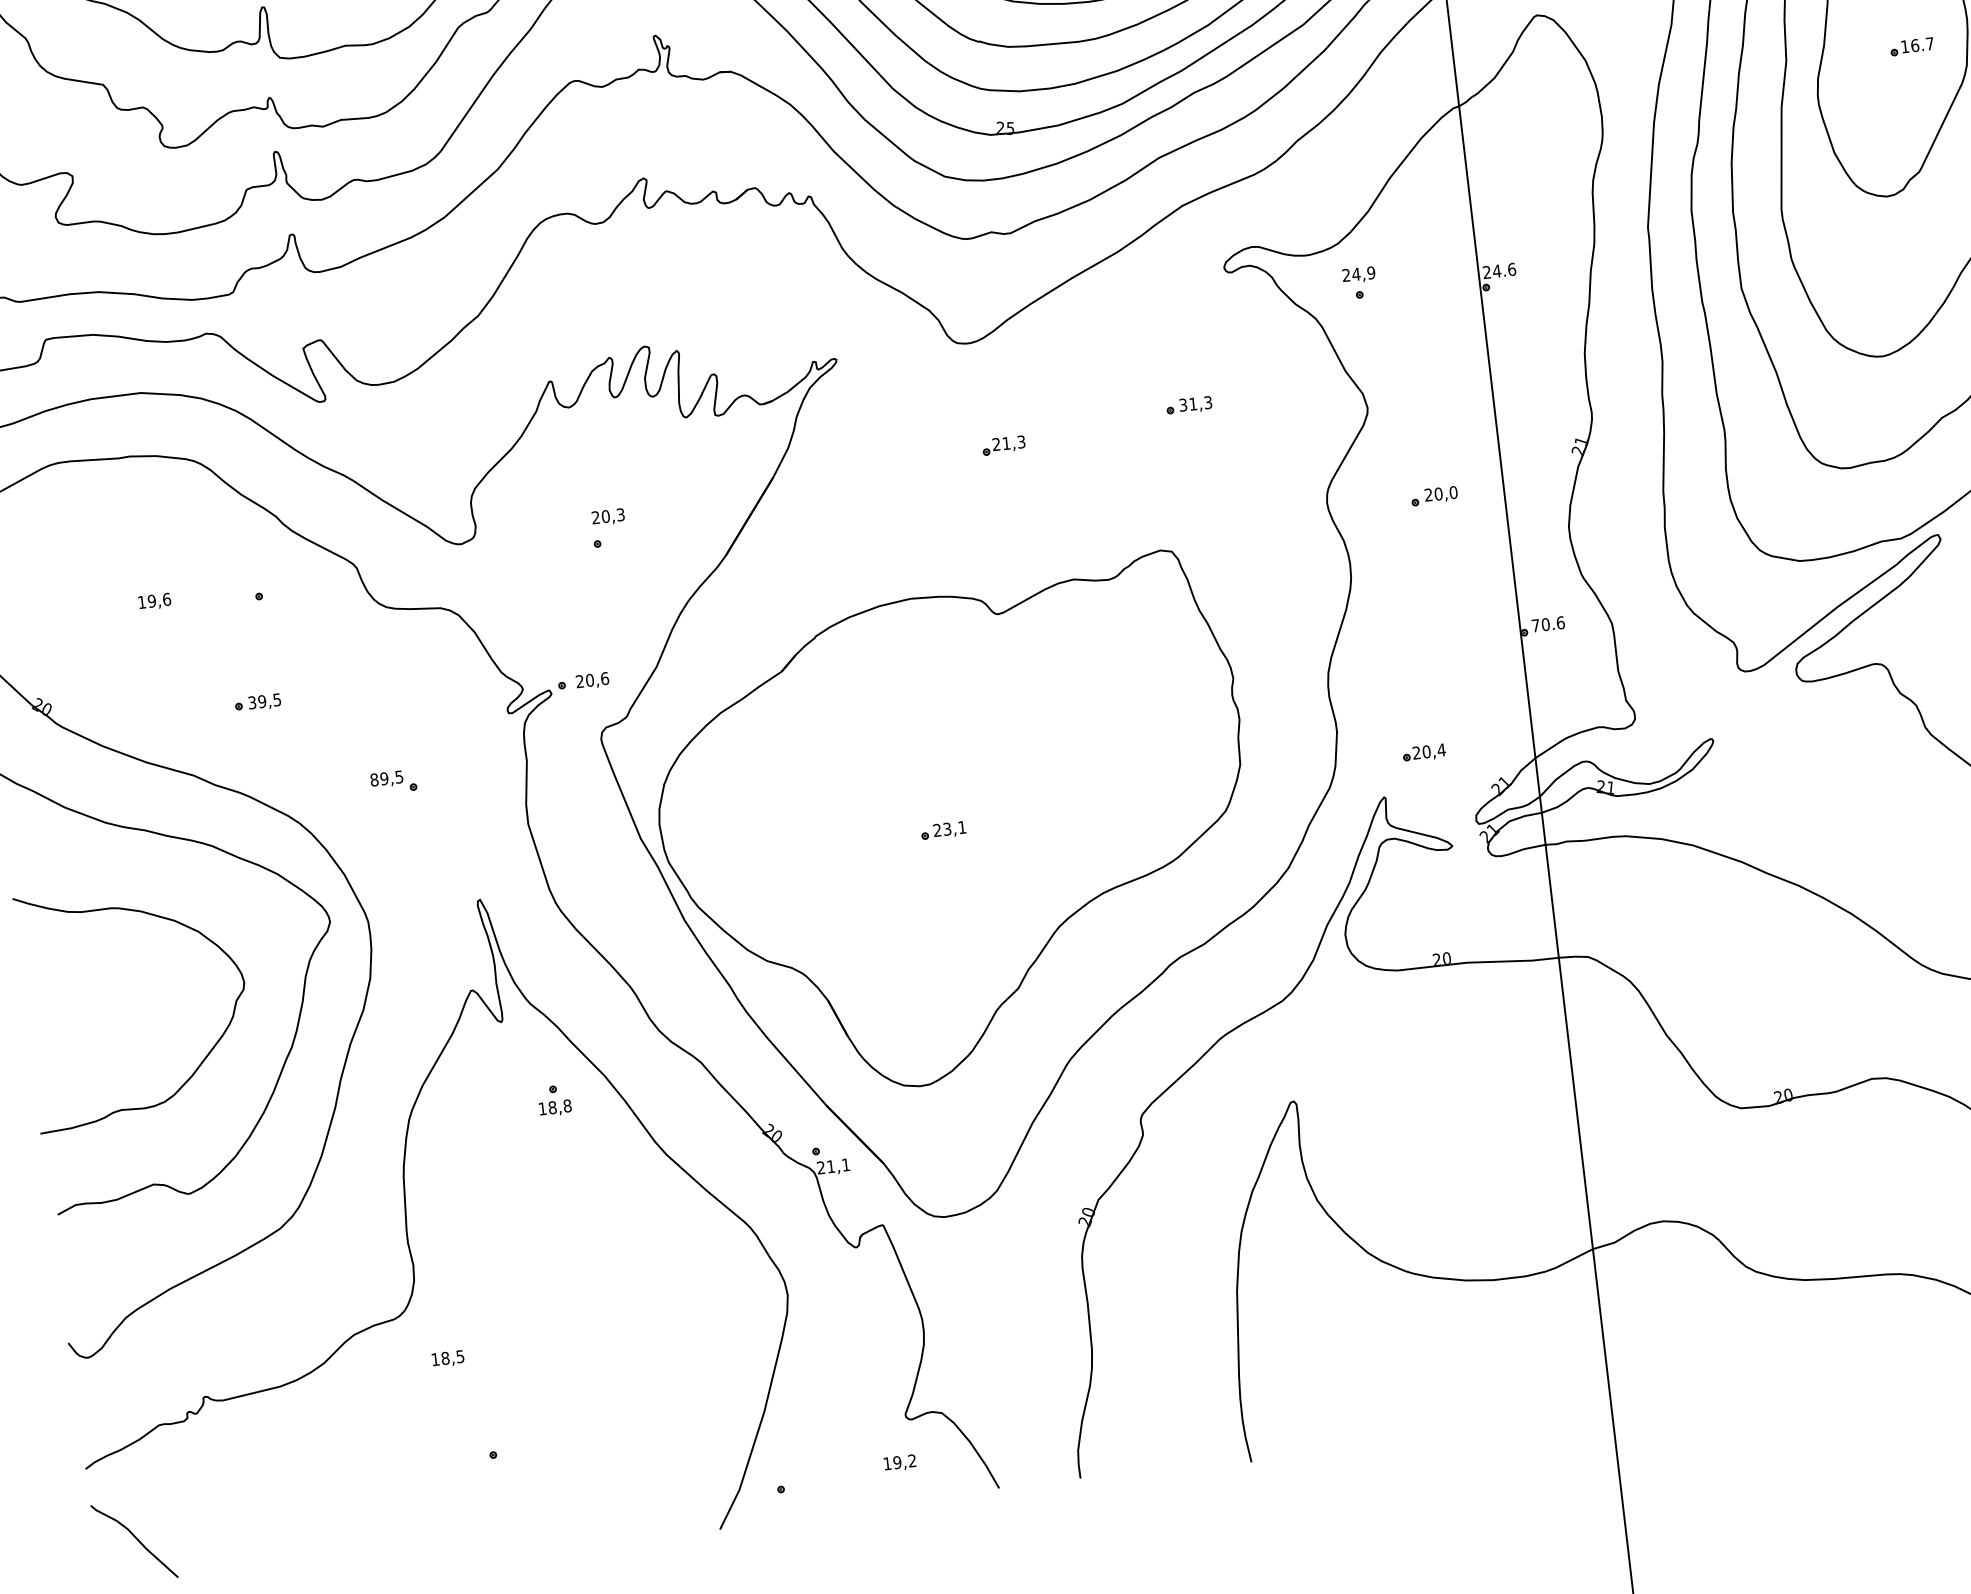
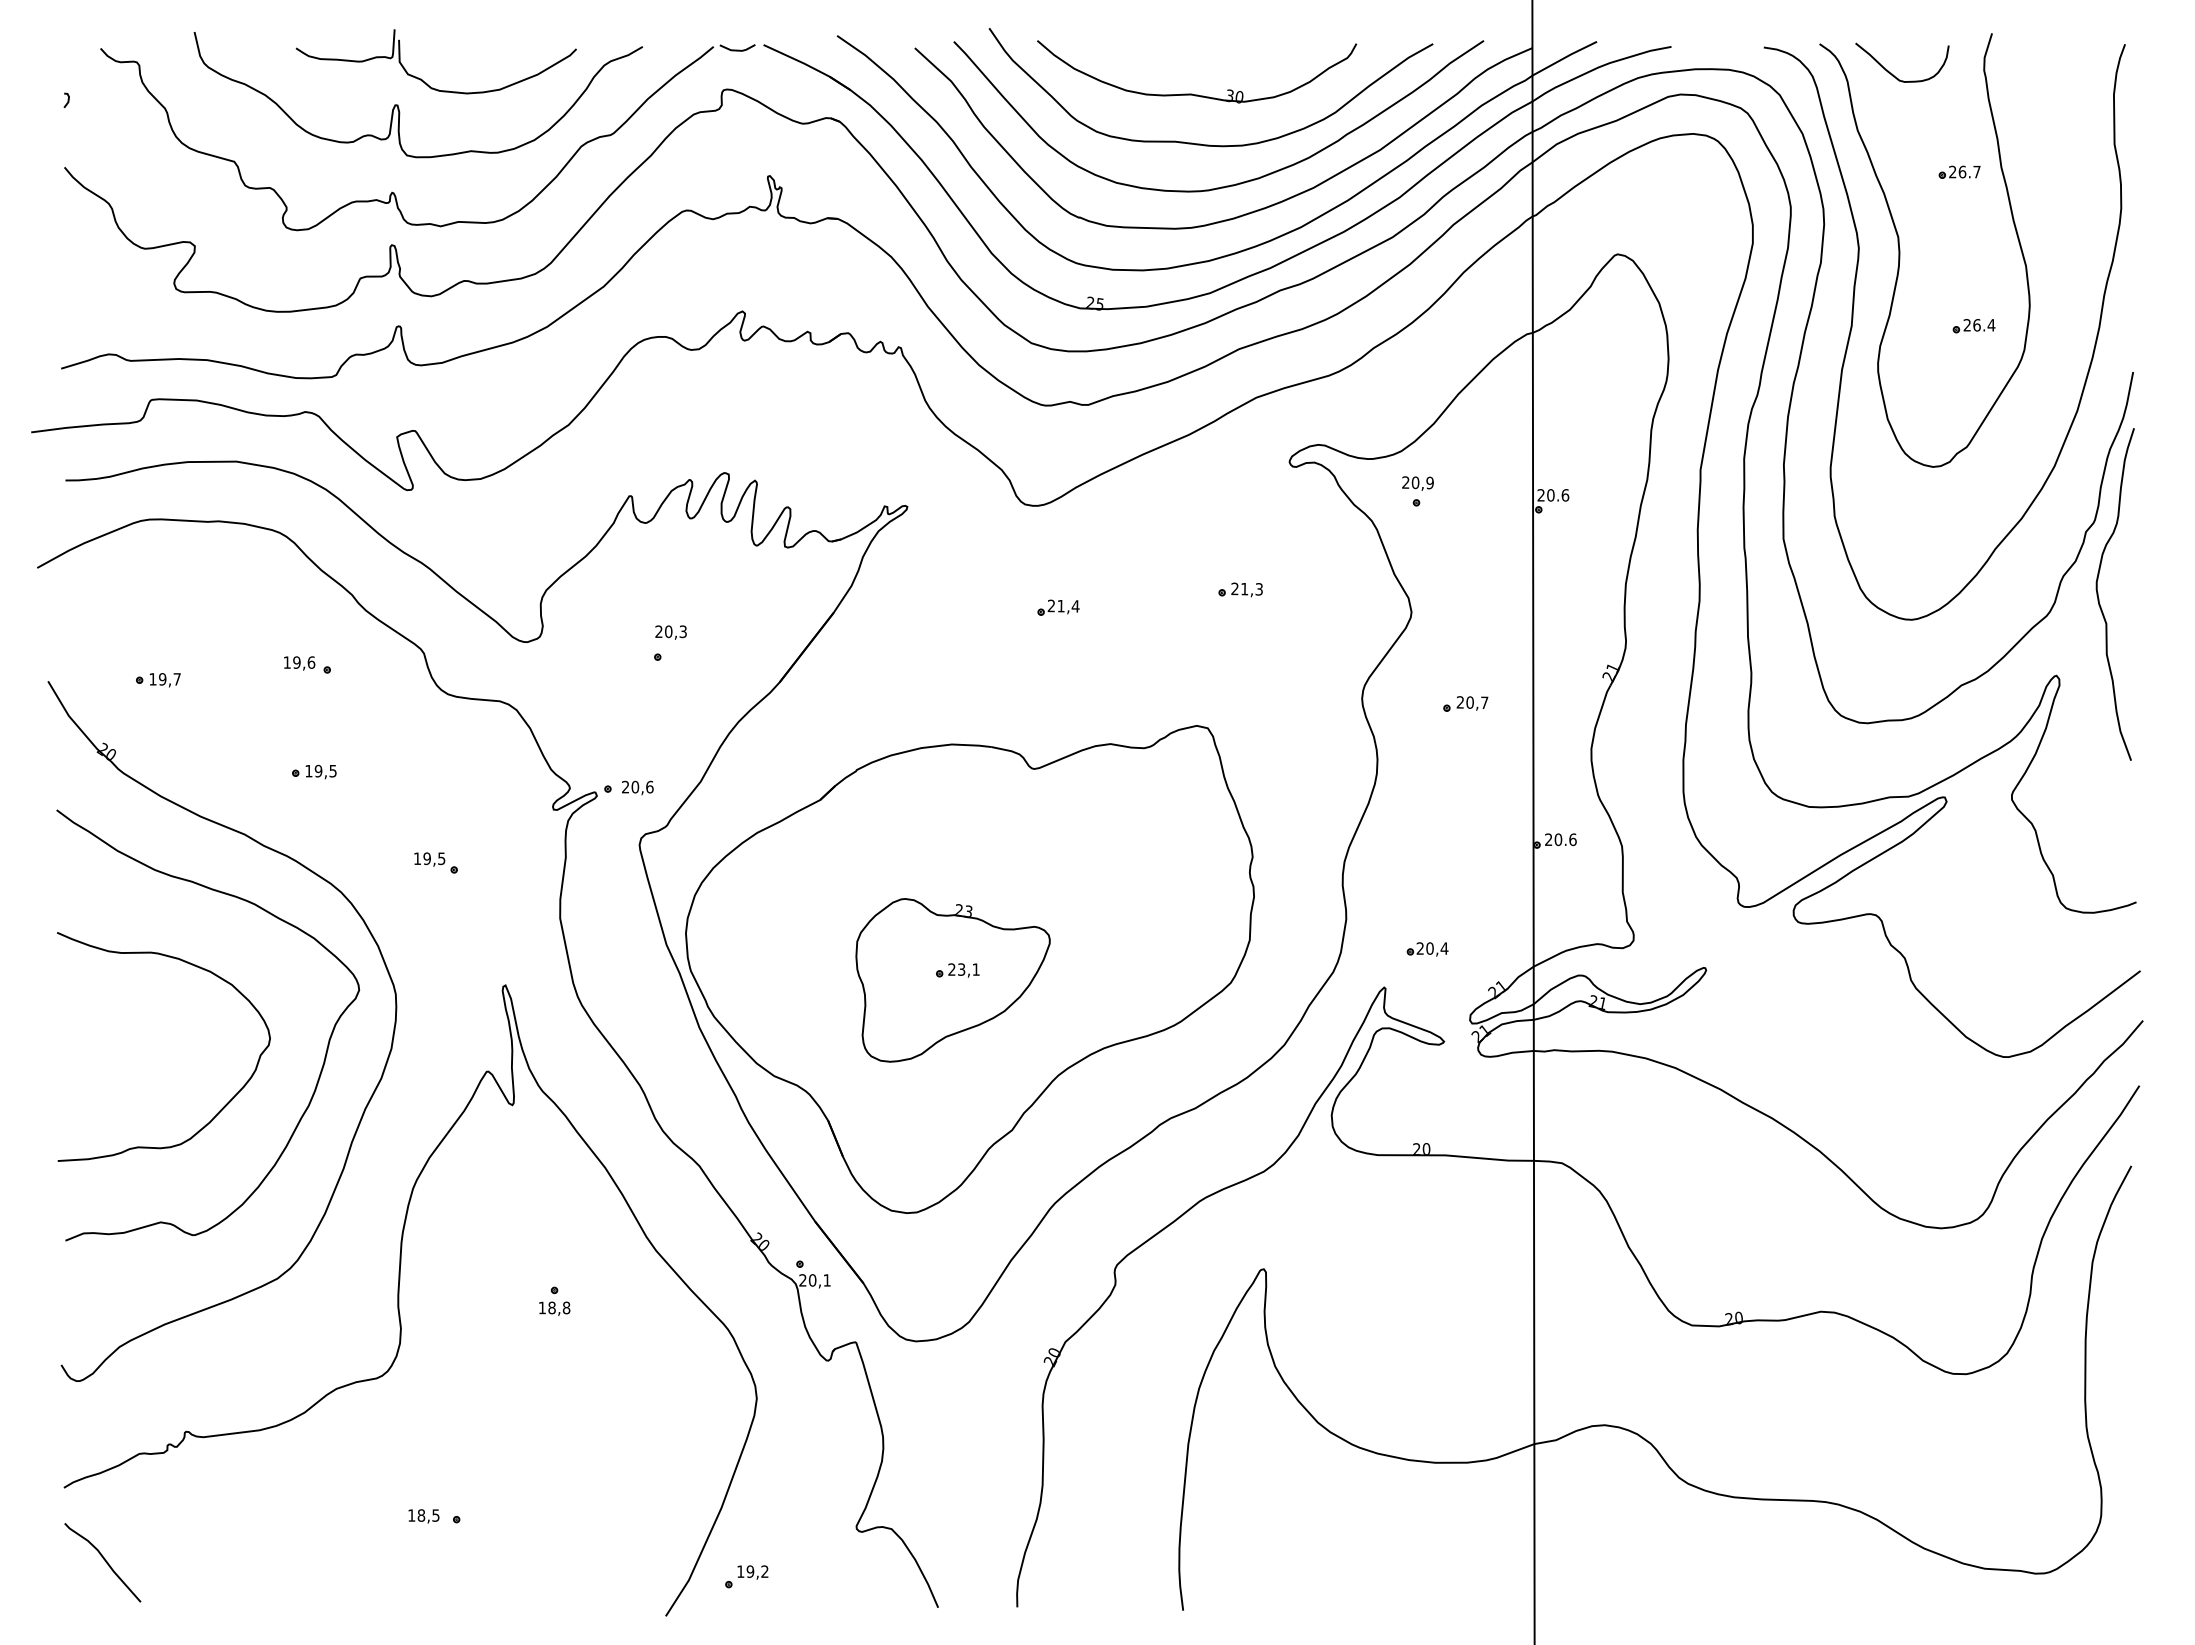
text: (1917, 45) -> (1979, 325), 16.7 -> 26.4
text: (1496, 271) -> (1550, 495), 24.6 -> 20.6
text: (1356, 274) -> (1415, 482), 24,9 -> 20,9
text: (1182, 405) -> (1234, 589), 31,3 -> 21,3
text: (1021, 442) -> (1075, 606), 21,3 -> 21,4
text: (1453, 492) -> (1484, 702), 20,0 -> 20,7
text: (154, 601) -> (299, 663), moved
text: (1535, 625) -> (1548, 839), 70.6 -> 20.6
part: (86, 627) -> (158, 680), added
text: (251, 702) -> (308, 770), 39,5 -> 19,5
text: (374, 779) -> (417, 858), 89,5 -> 19,5
part: (939, 841) -> (952, 980), added
part: (554, 1099) -> (554, 1300), moved
text: (830, 1166) -> (812, 1280), 21,1 -> 20,1
text: (447, 1359) -> (423, 1516), moved
text: (899, 1463) -> (752, 1572), moved

